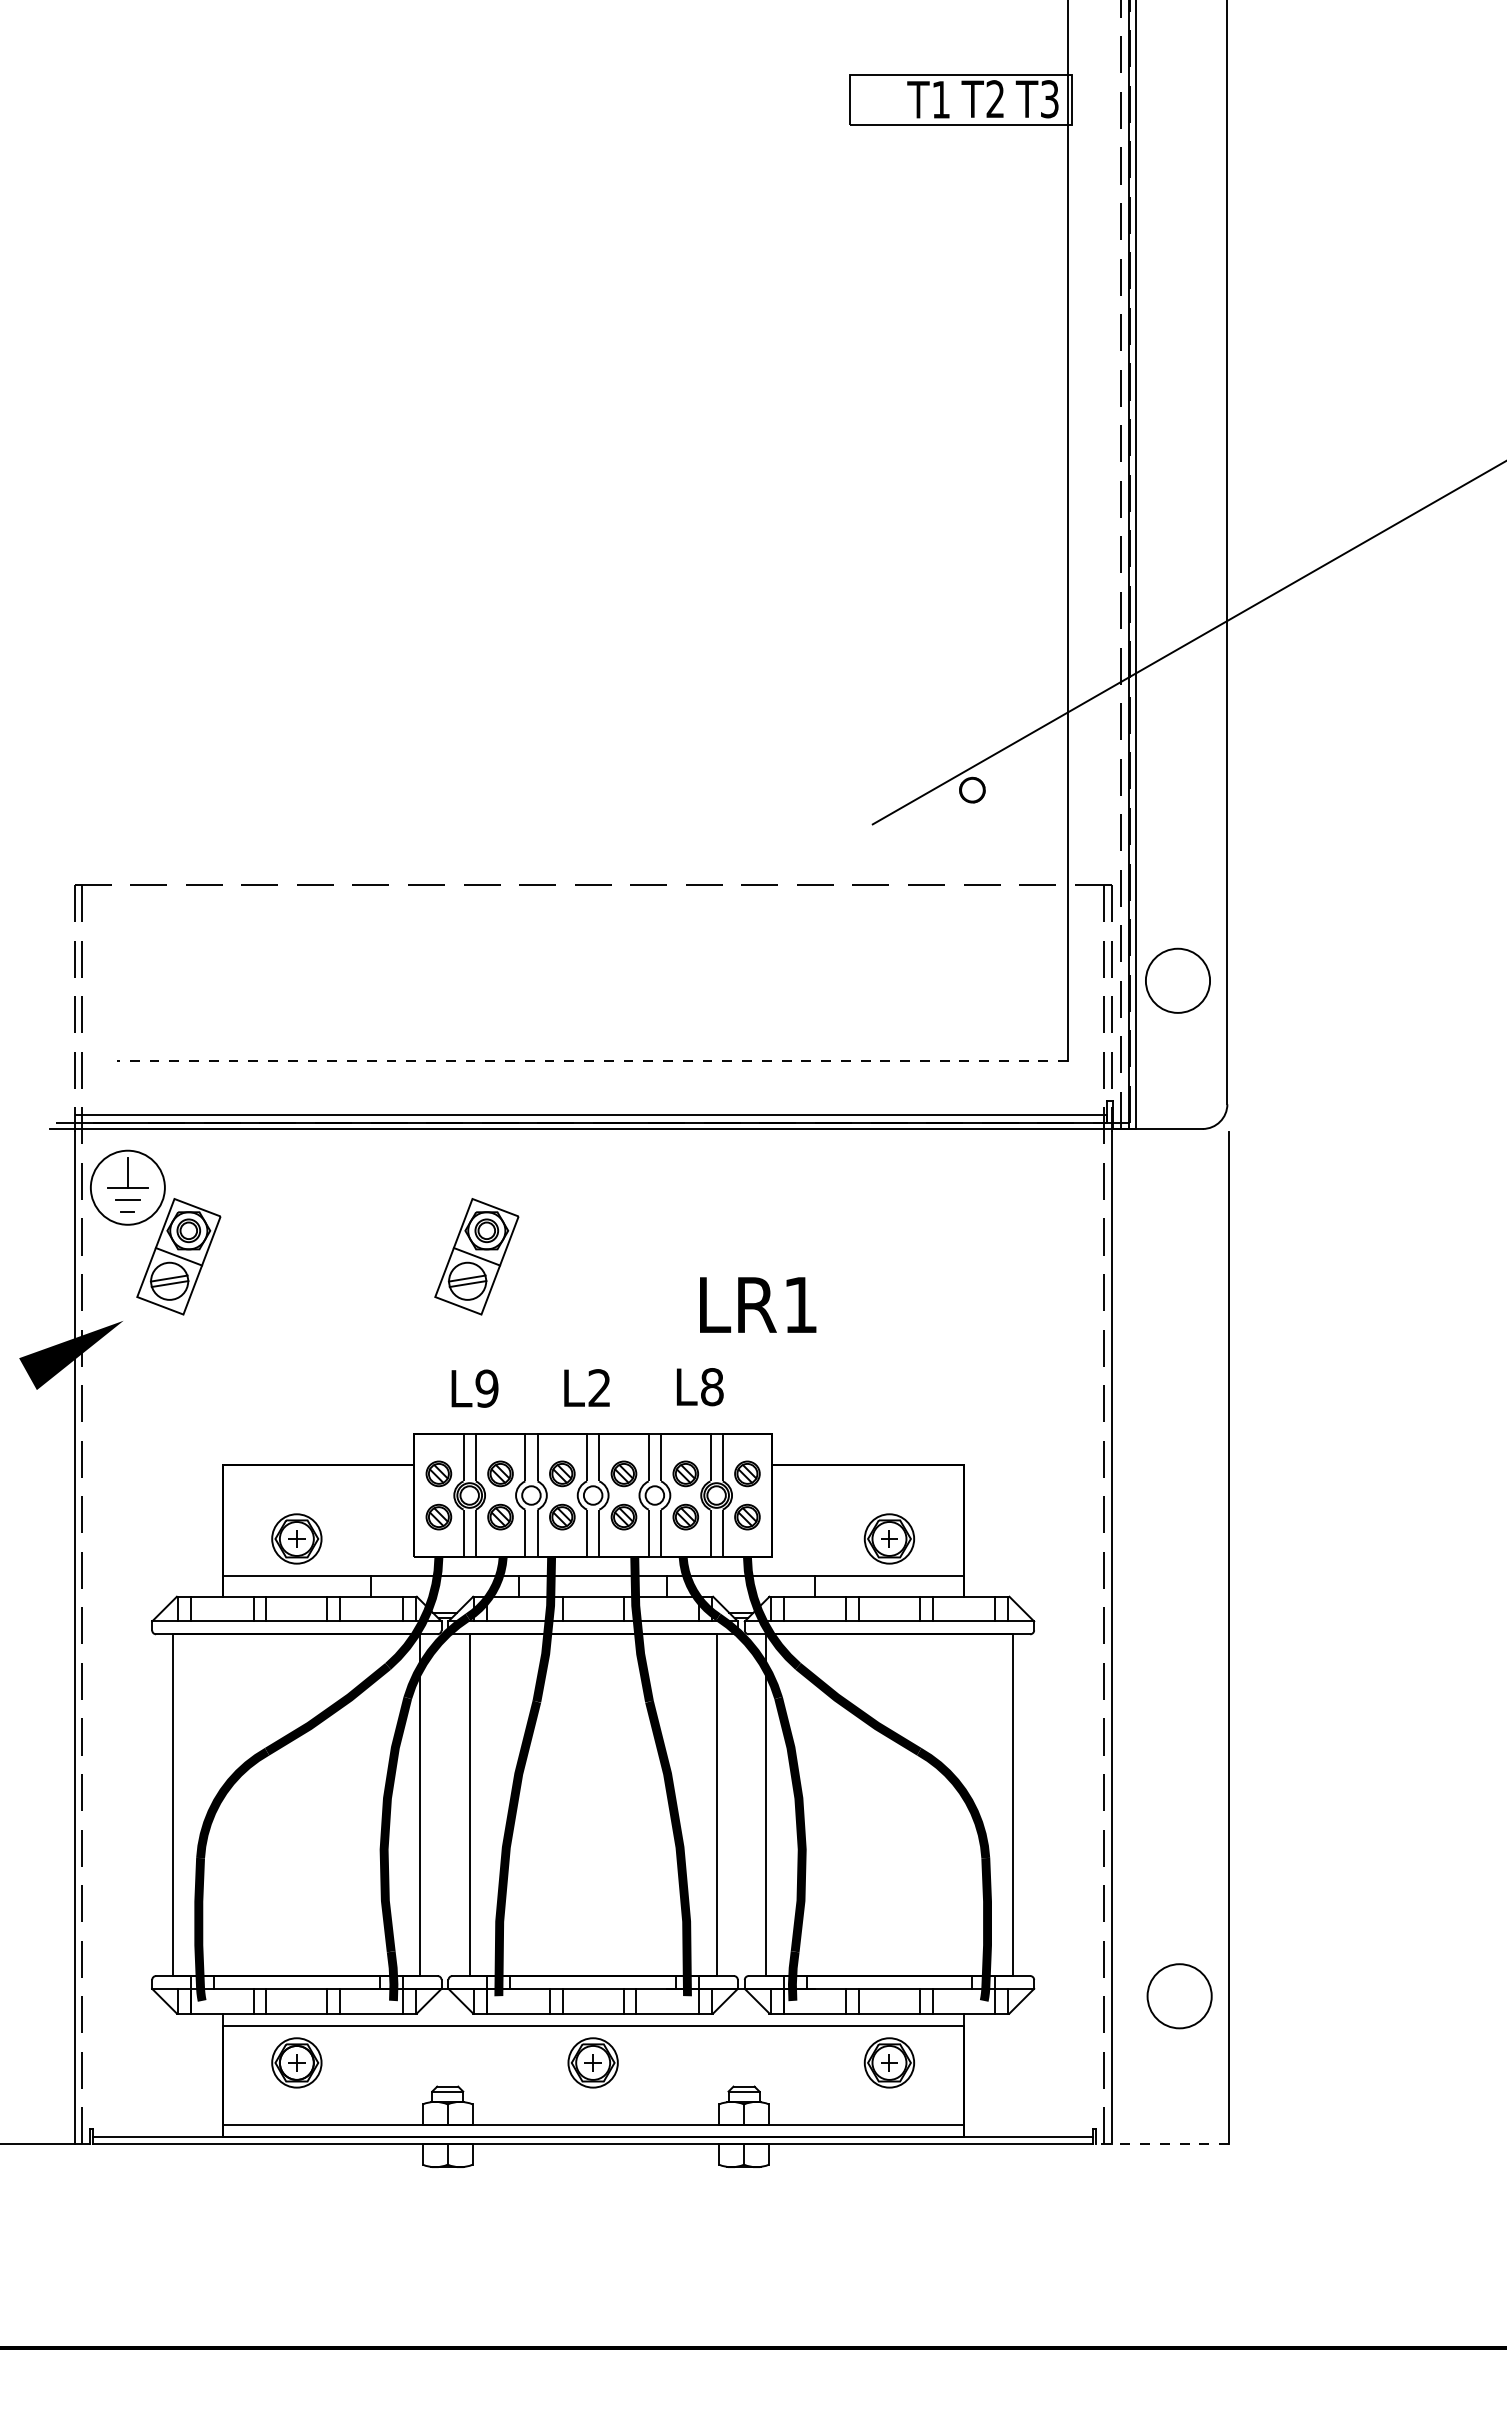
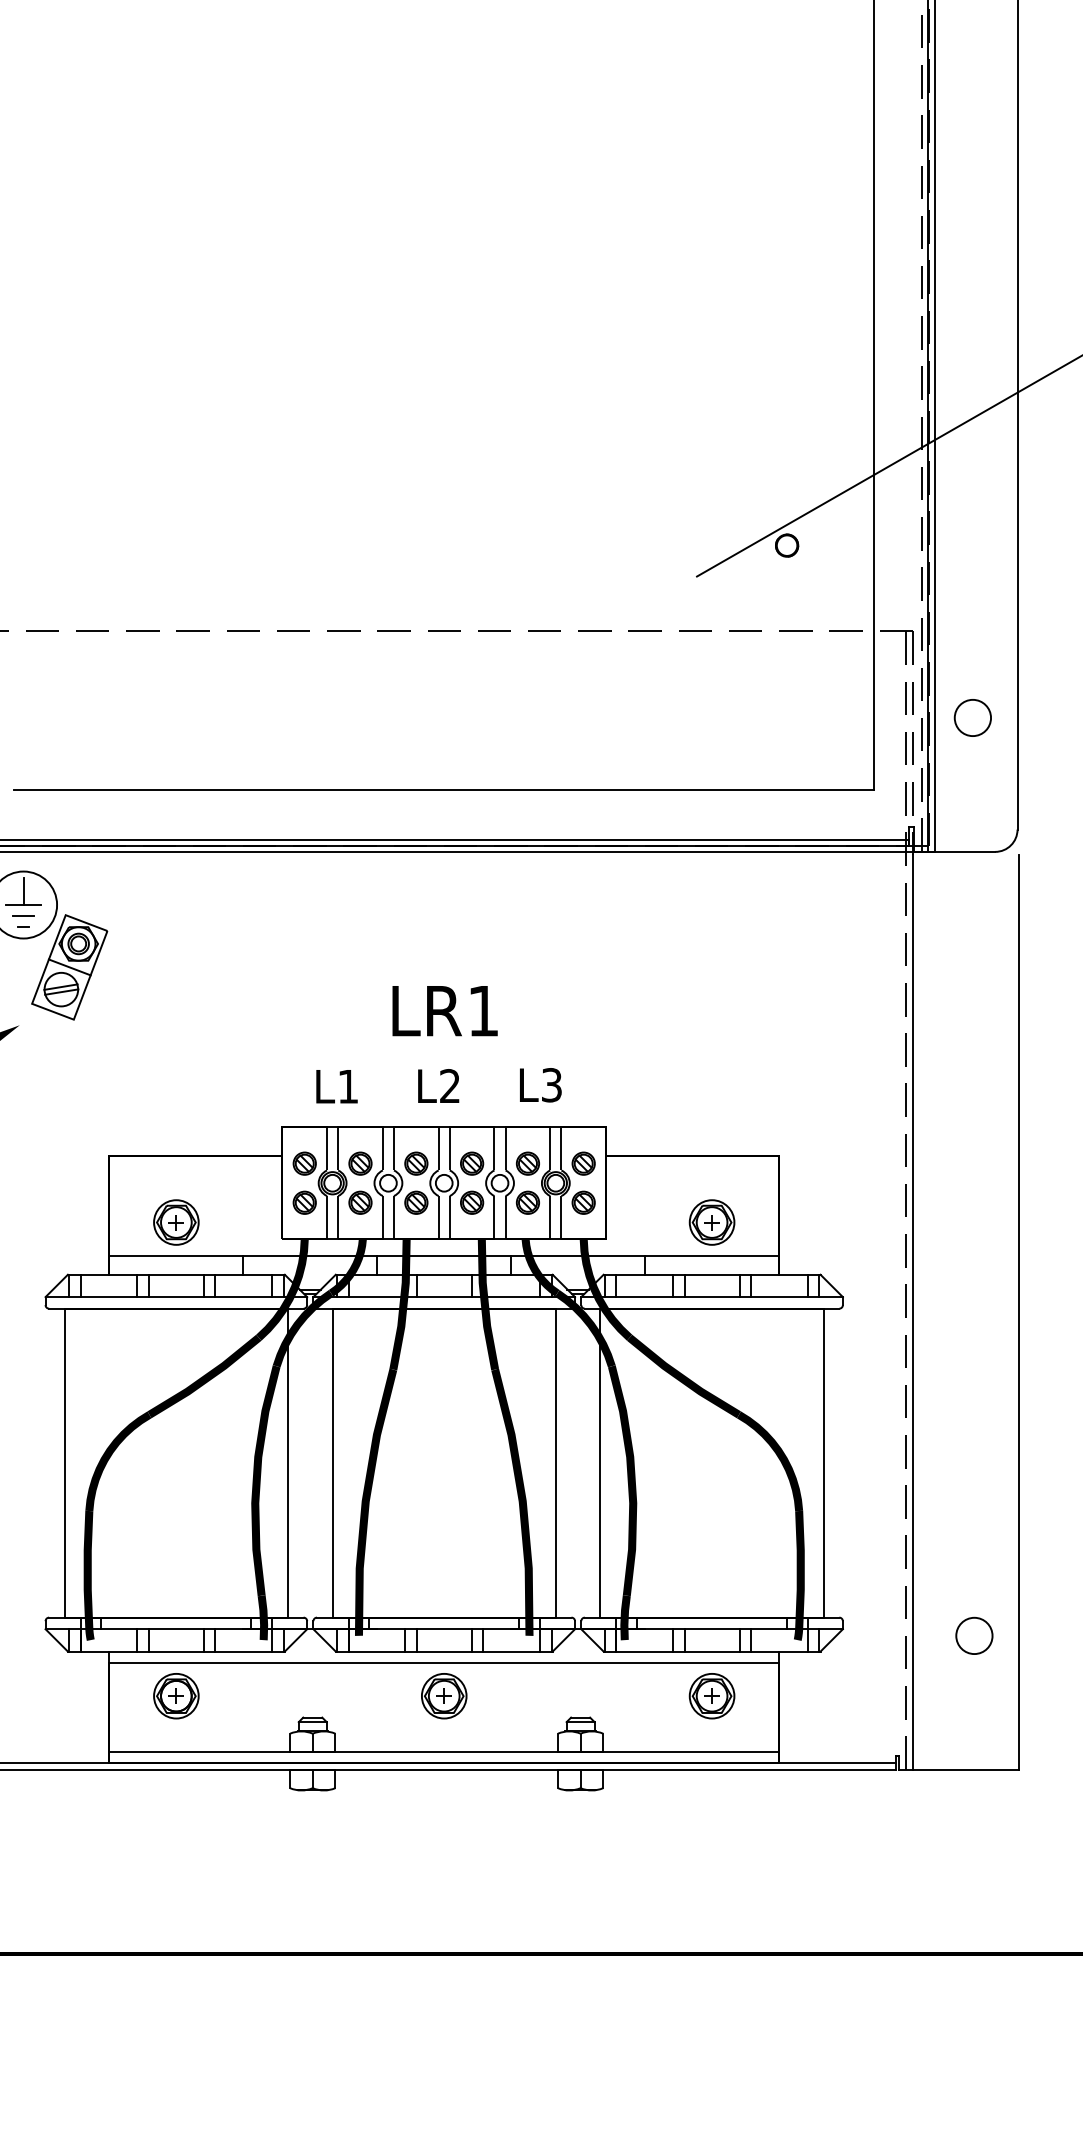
circle: (1177, 980) -> (972, 717), size x0.62
line: (592, 1061) -> (443, 790), dashed -> solid
part: (476, 1256) -> (338, 967), removed
text: (758, 1304) -> (445, 1010), moved
text: (712, 1387) -> (552, 1085), L8 -> L3
text: (486, 1388) -> (347, 1086), L9 -> L1
circle: (1179, 1996) -> (974, 1636), size x0.62
line: (1162, 2144) -> (958, 1769), dashed -> solid

